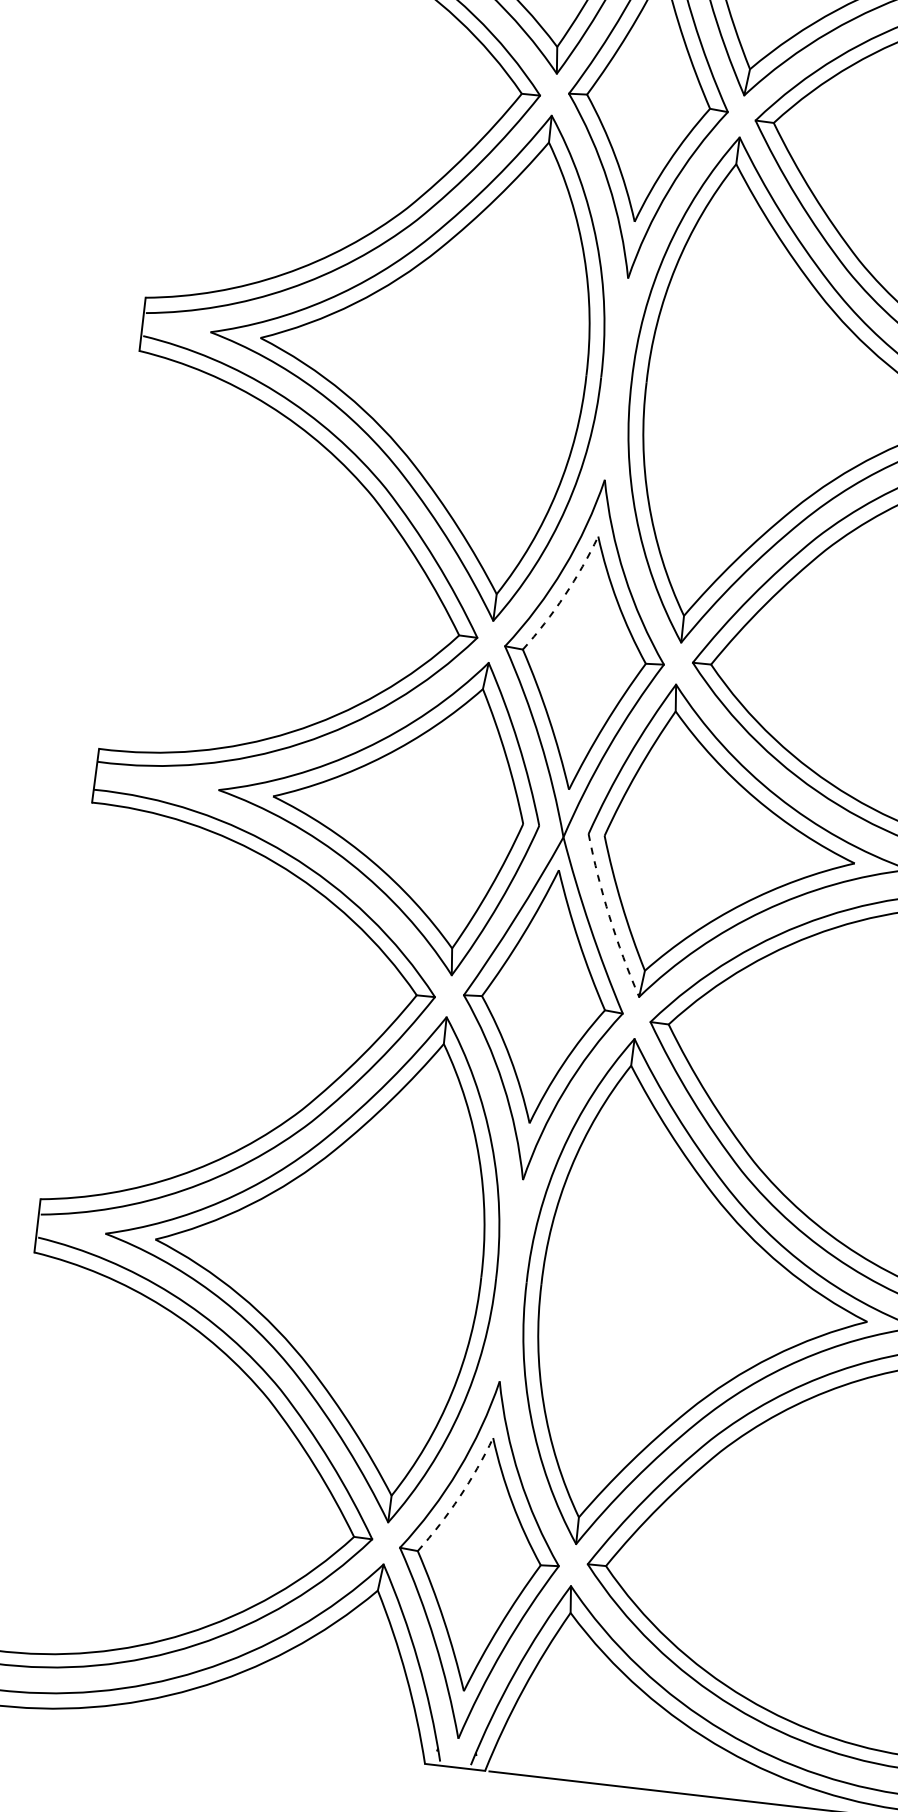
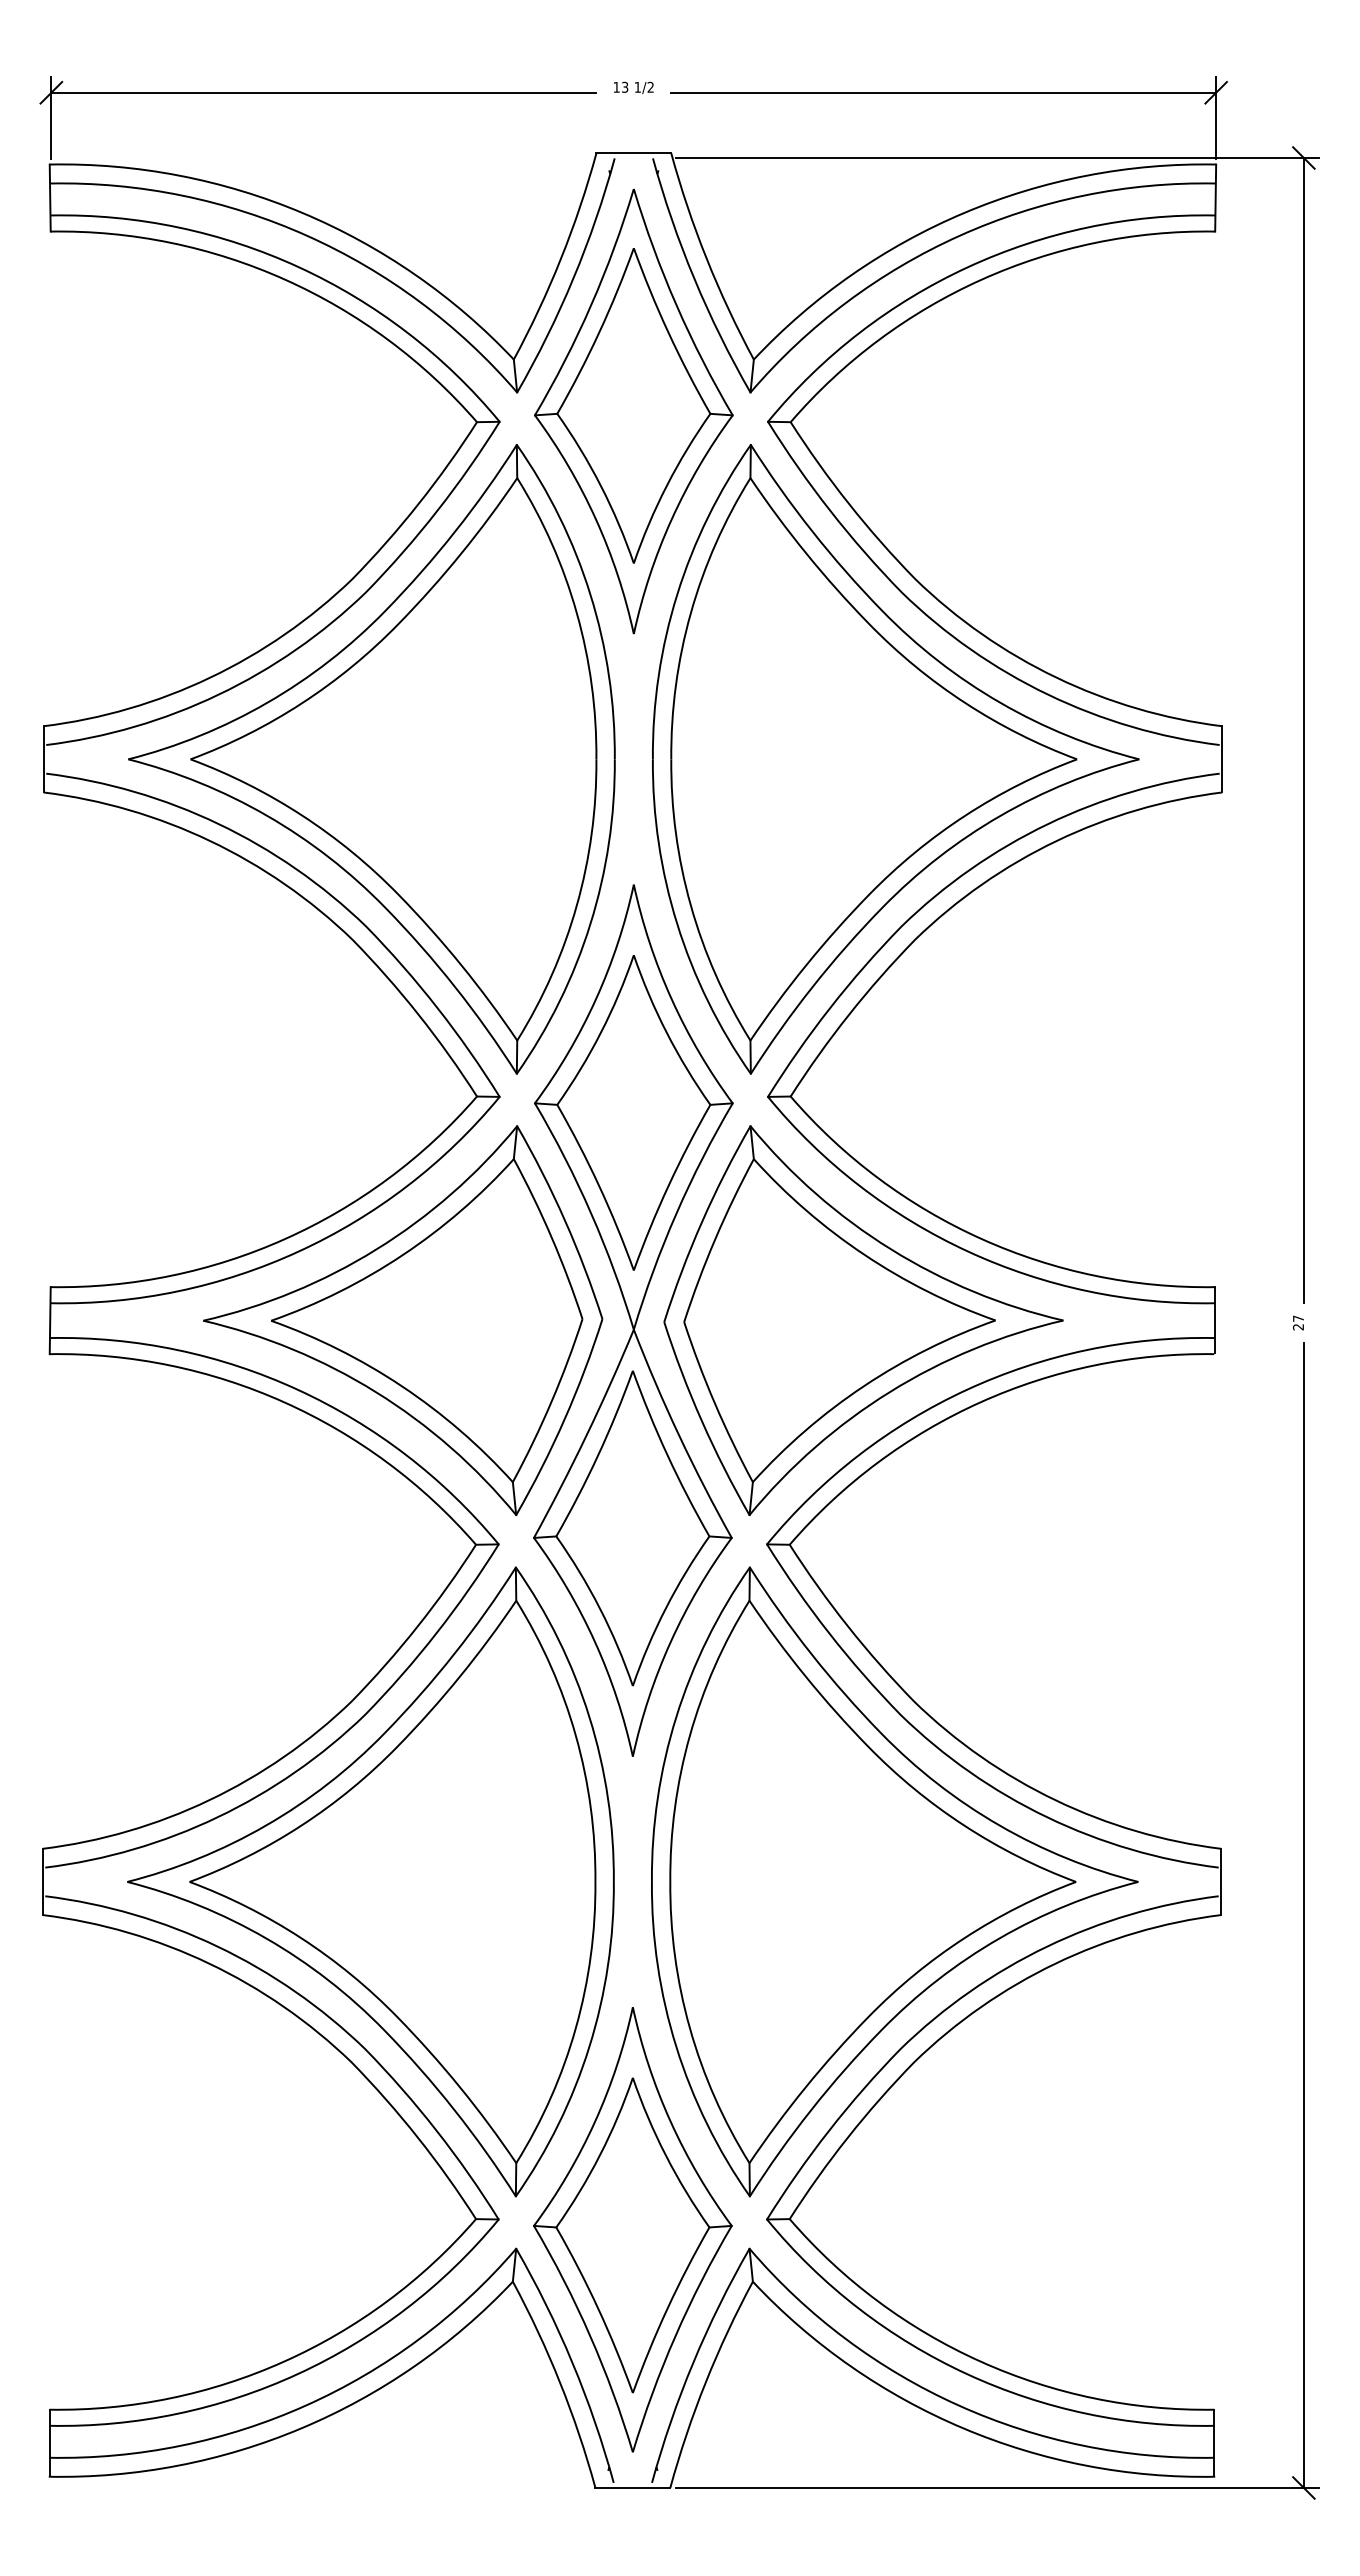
arc: (564, 595) -> (600, 1032), dashed -> solid
line: (609, 916) -> (701, 1420), dashed -> solid
arc: (459, 1497) -> (599, 2155), dashed -> solid

